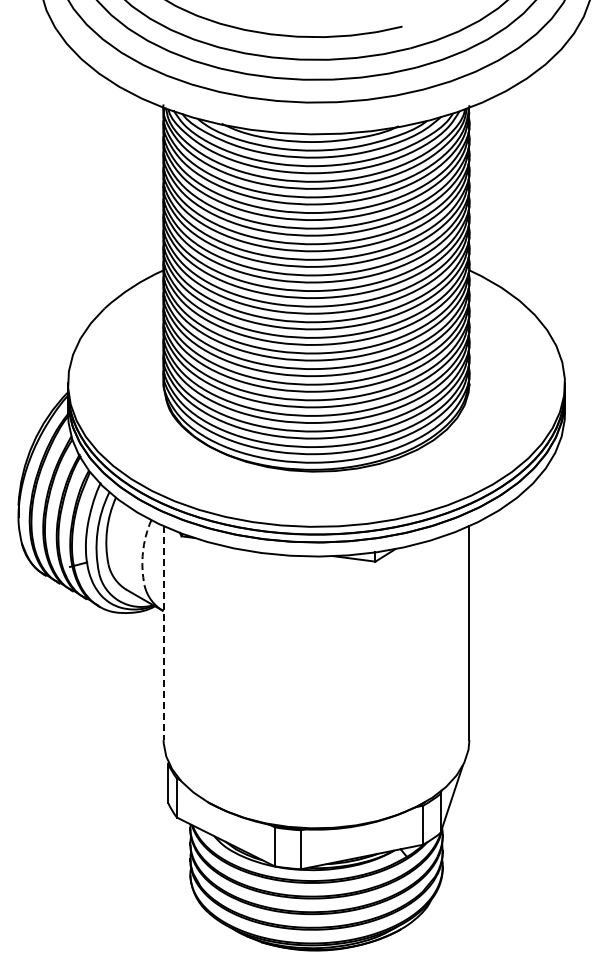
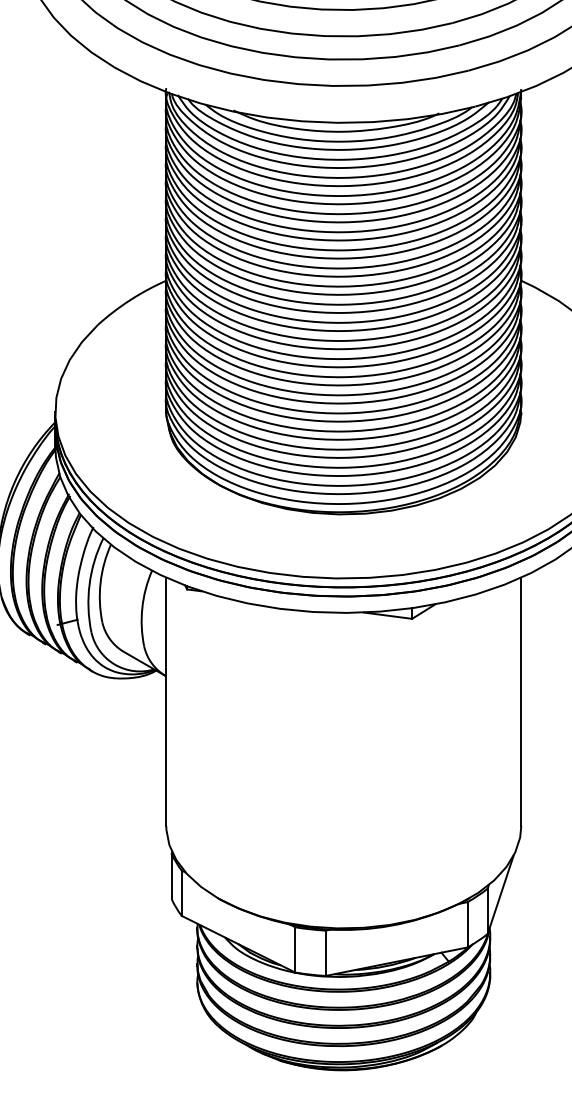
arc: (142, 552) -> (141, 608), dashed -> solid
line: (163, 633) -> (166, 702), dashed -> solid

